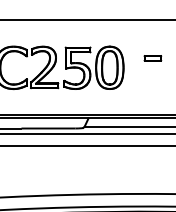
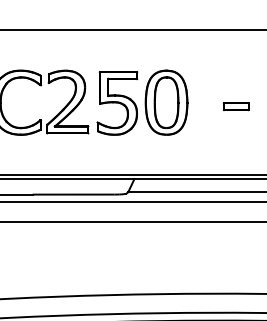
part: (152, 58) -> (235, 106), moved

